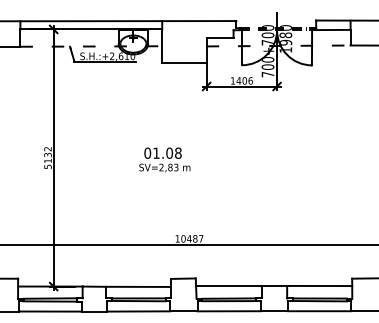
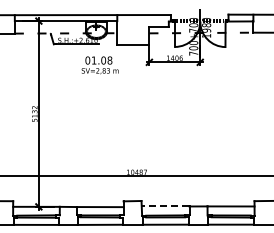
text: (163, 160) -> (99, 65), moved
line: (228, 286) -> (165, 206), solid -> dashed

